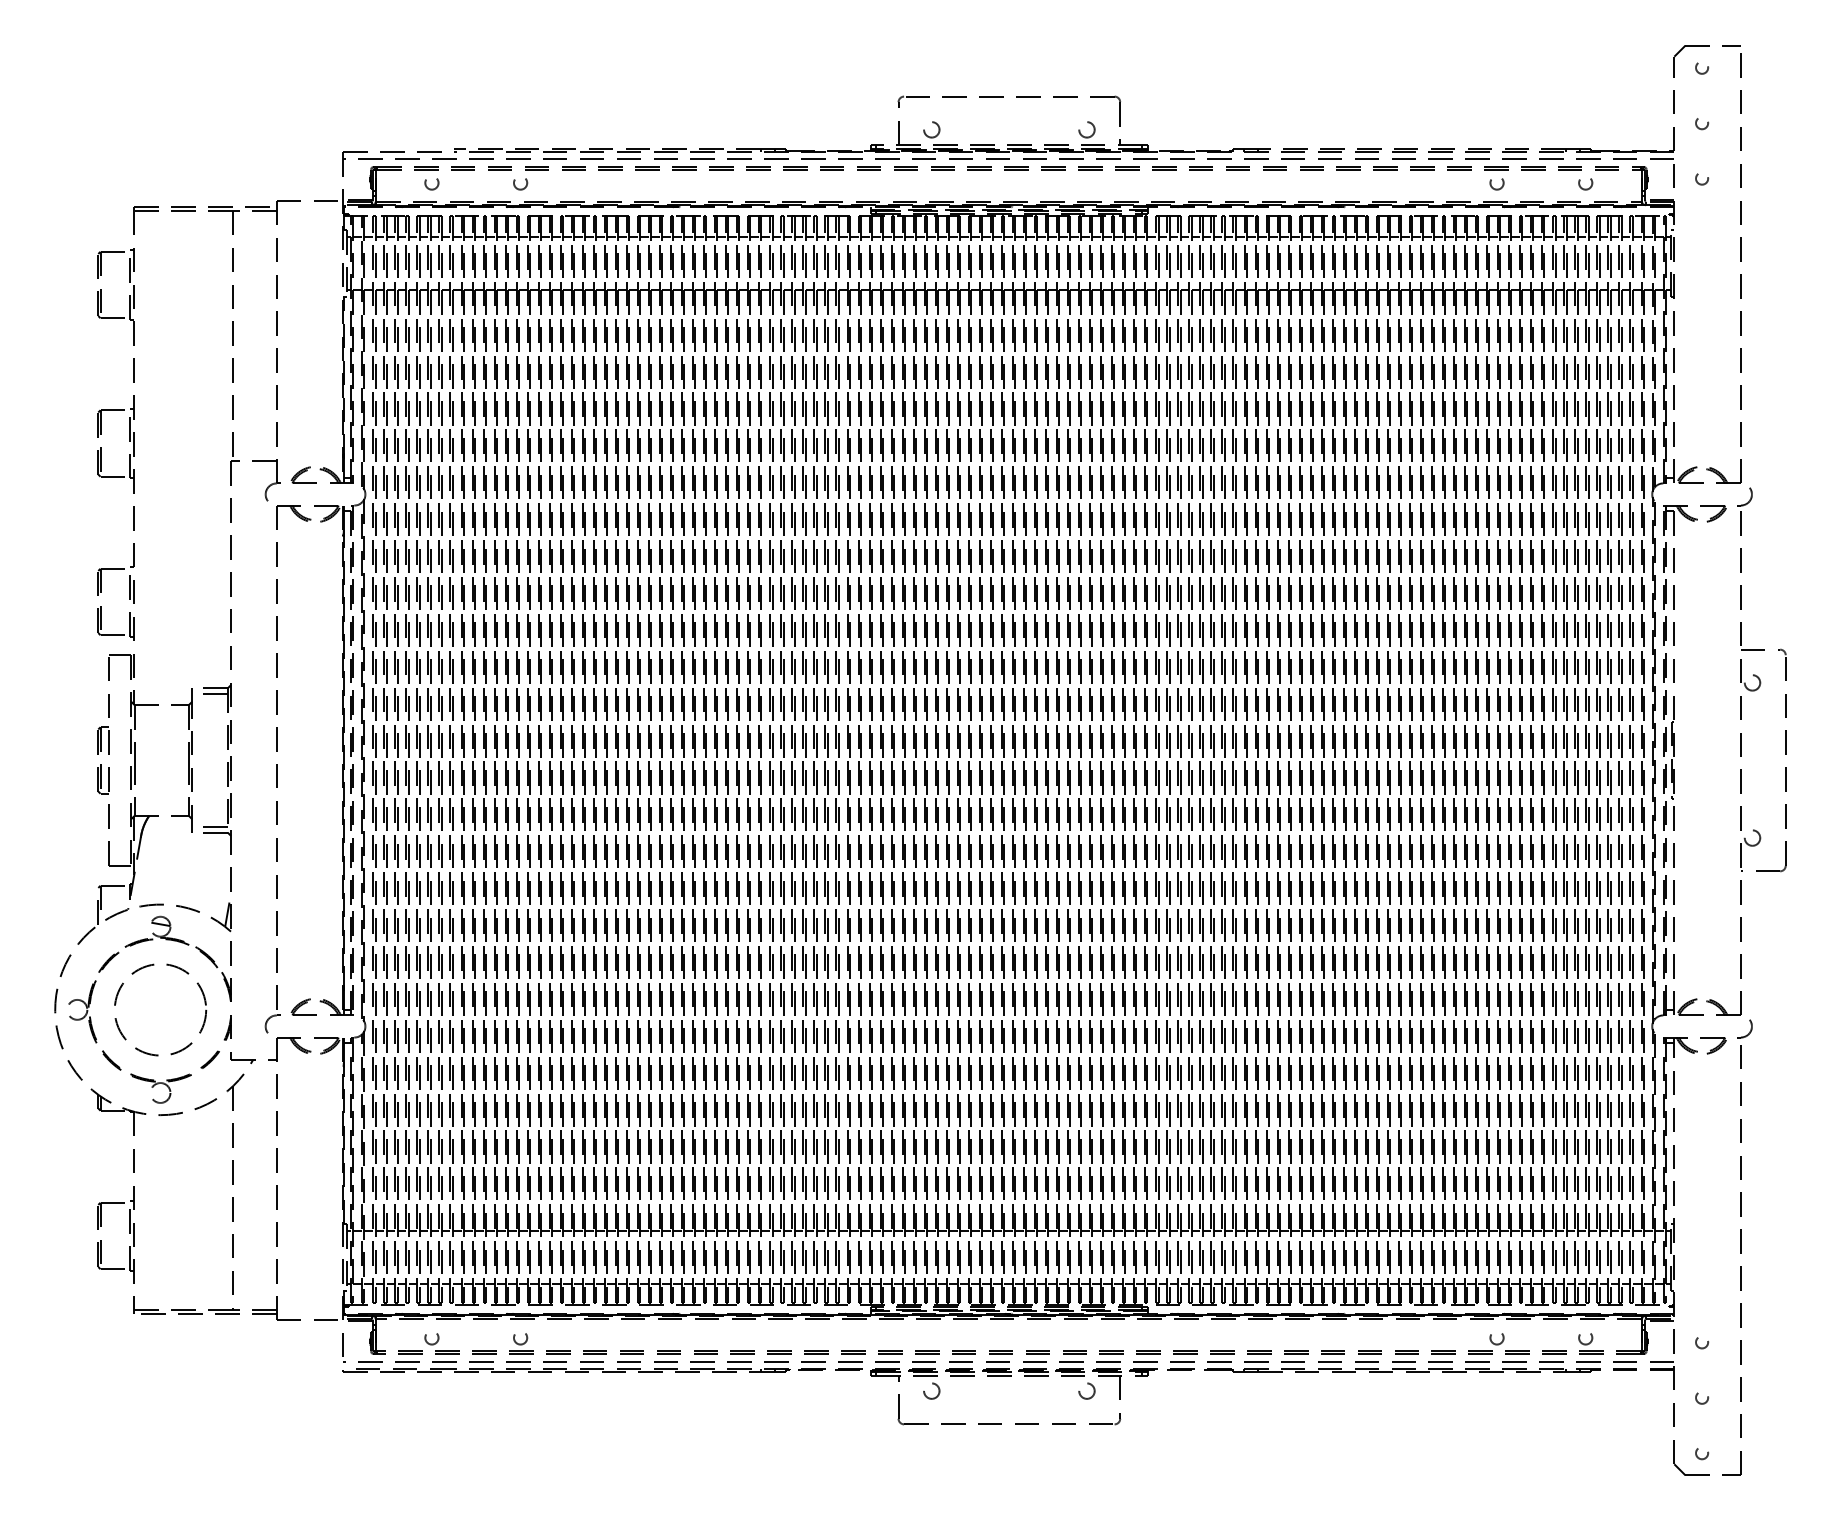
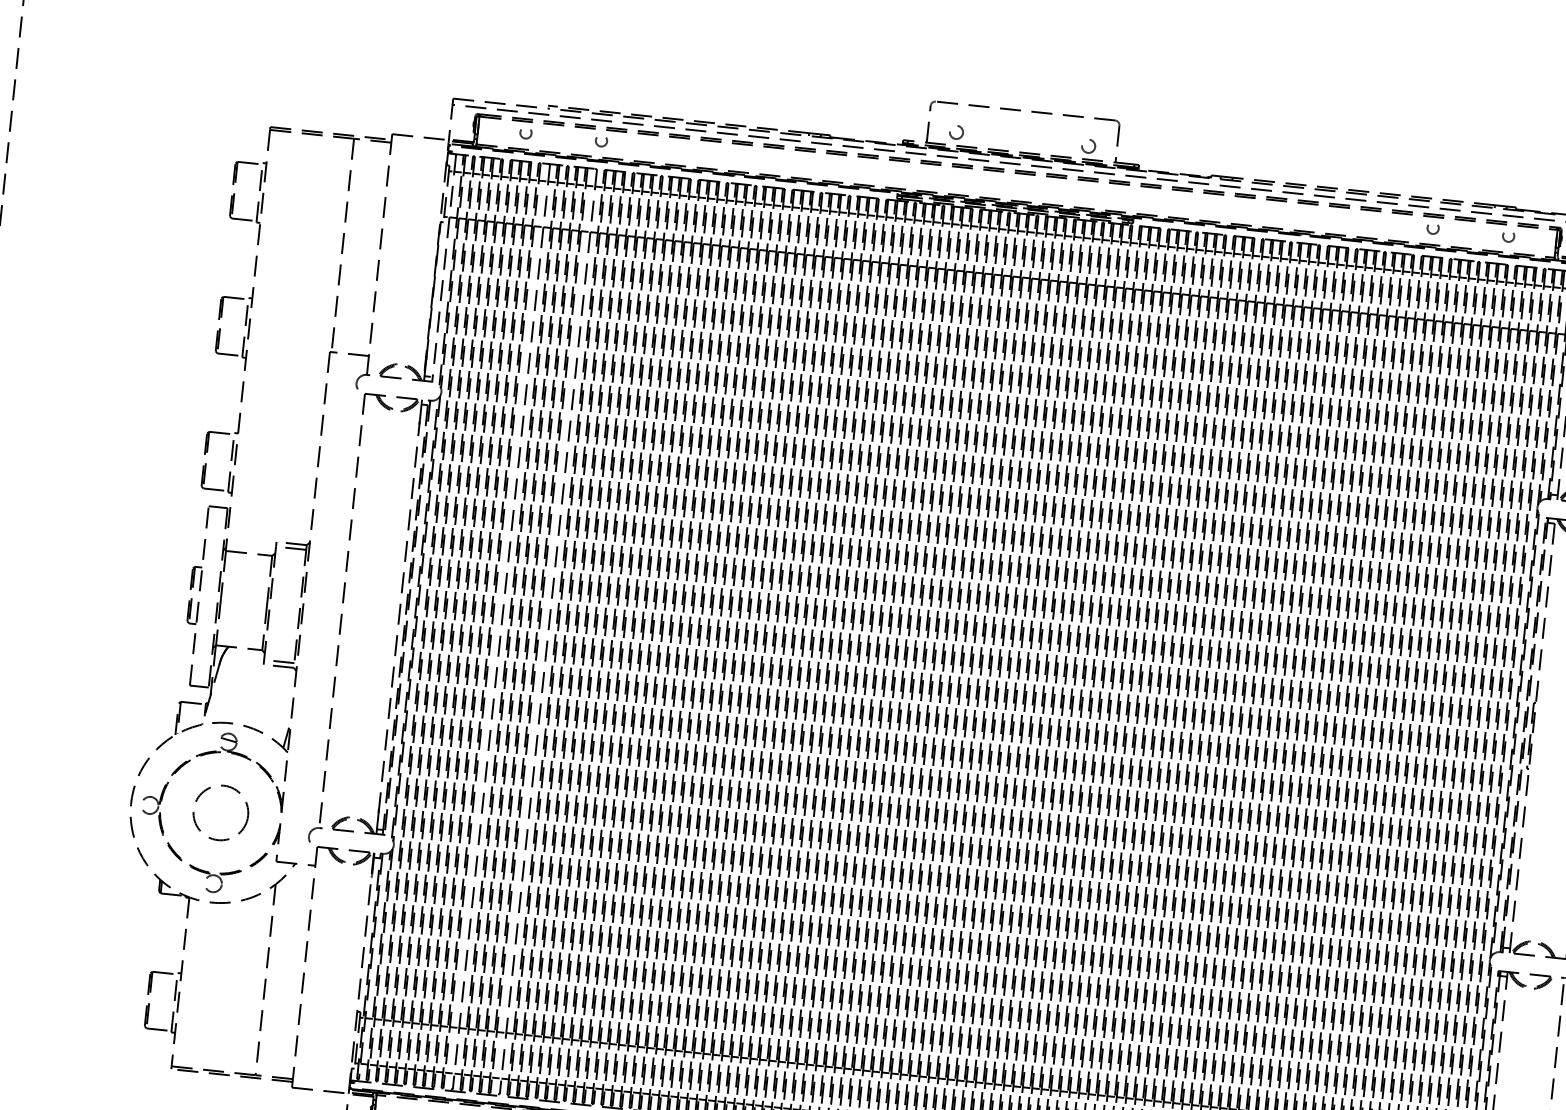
line: (351, 349) -> (442, 267), removed
line: (461, 759) -> (499, 626), removed
line: (516, 759) -> (546, 631), removed
line: (343, 760) -> (398, 616), removed
circle: (160, 1009) -> (220, 812), size x0.7
line: (343, 1142) -> (364, 942), removed

